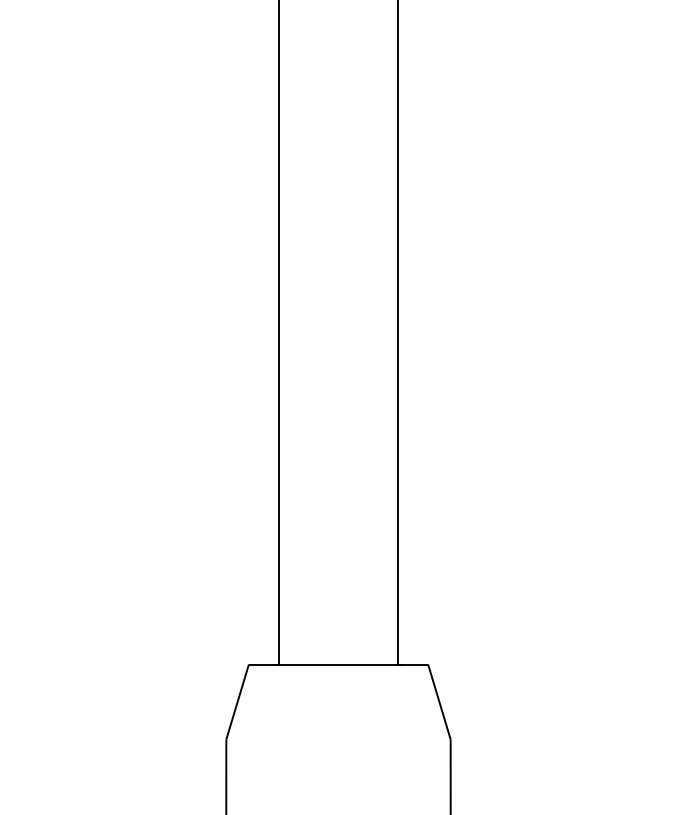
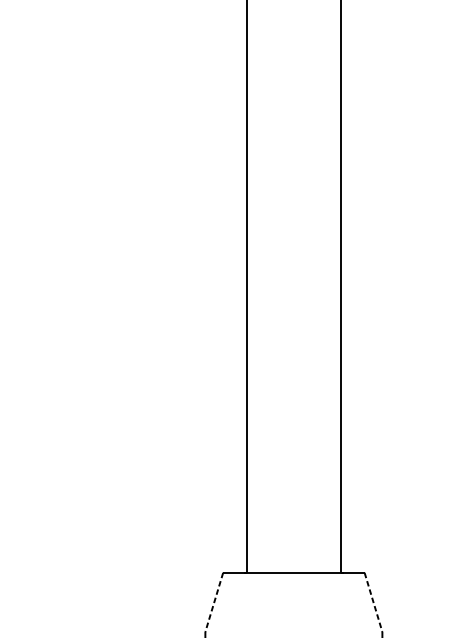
line: (237, 702) -> (214, 602), solid -> dashed
line: (439, 702) -> (373, 602), solid -> dashed

